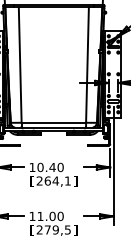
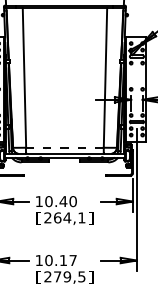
line: (53, 122) -> (64, 147), solid -> dashed
text: (50, 216) -> (60, 260), 11.00 -> 10.17

